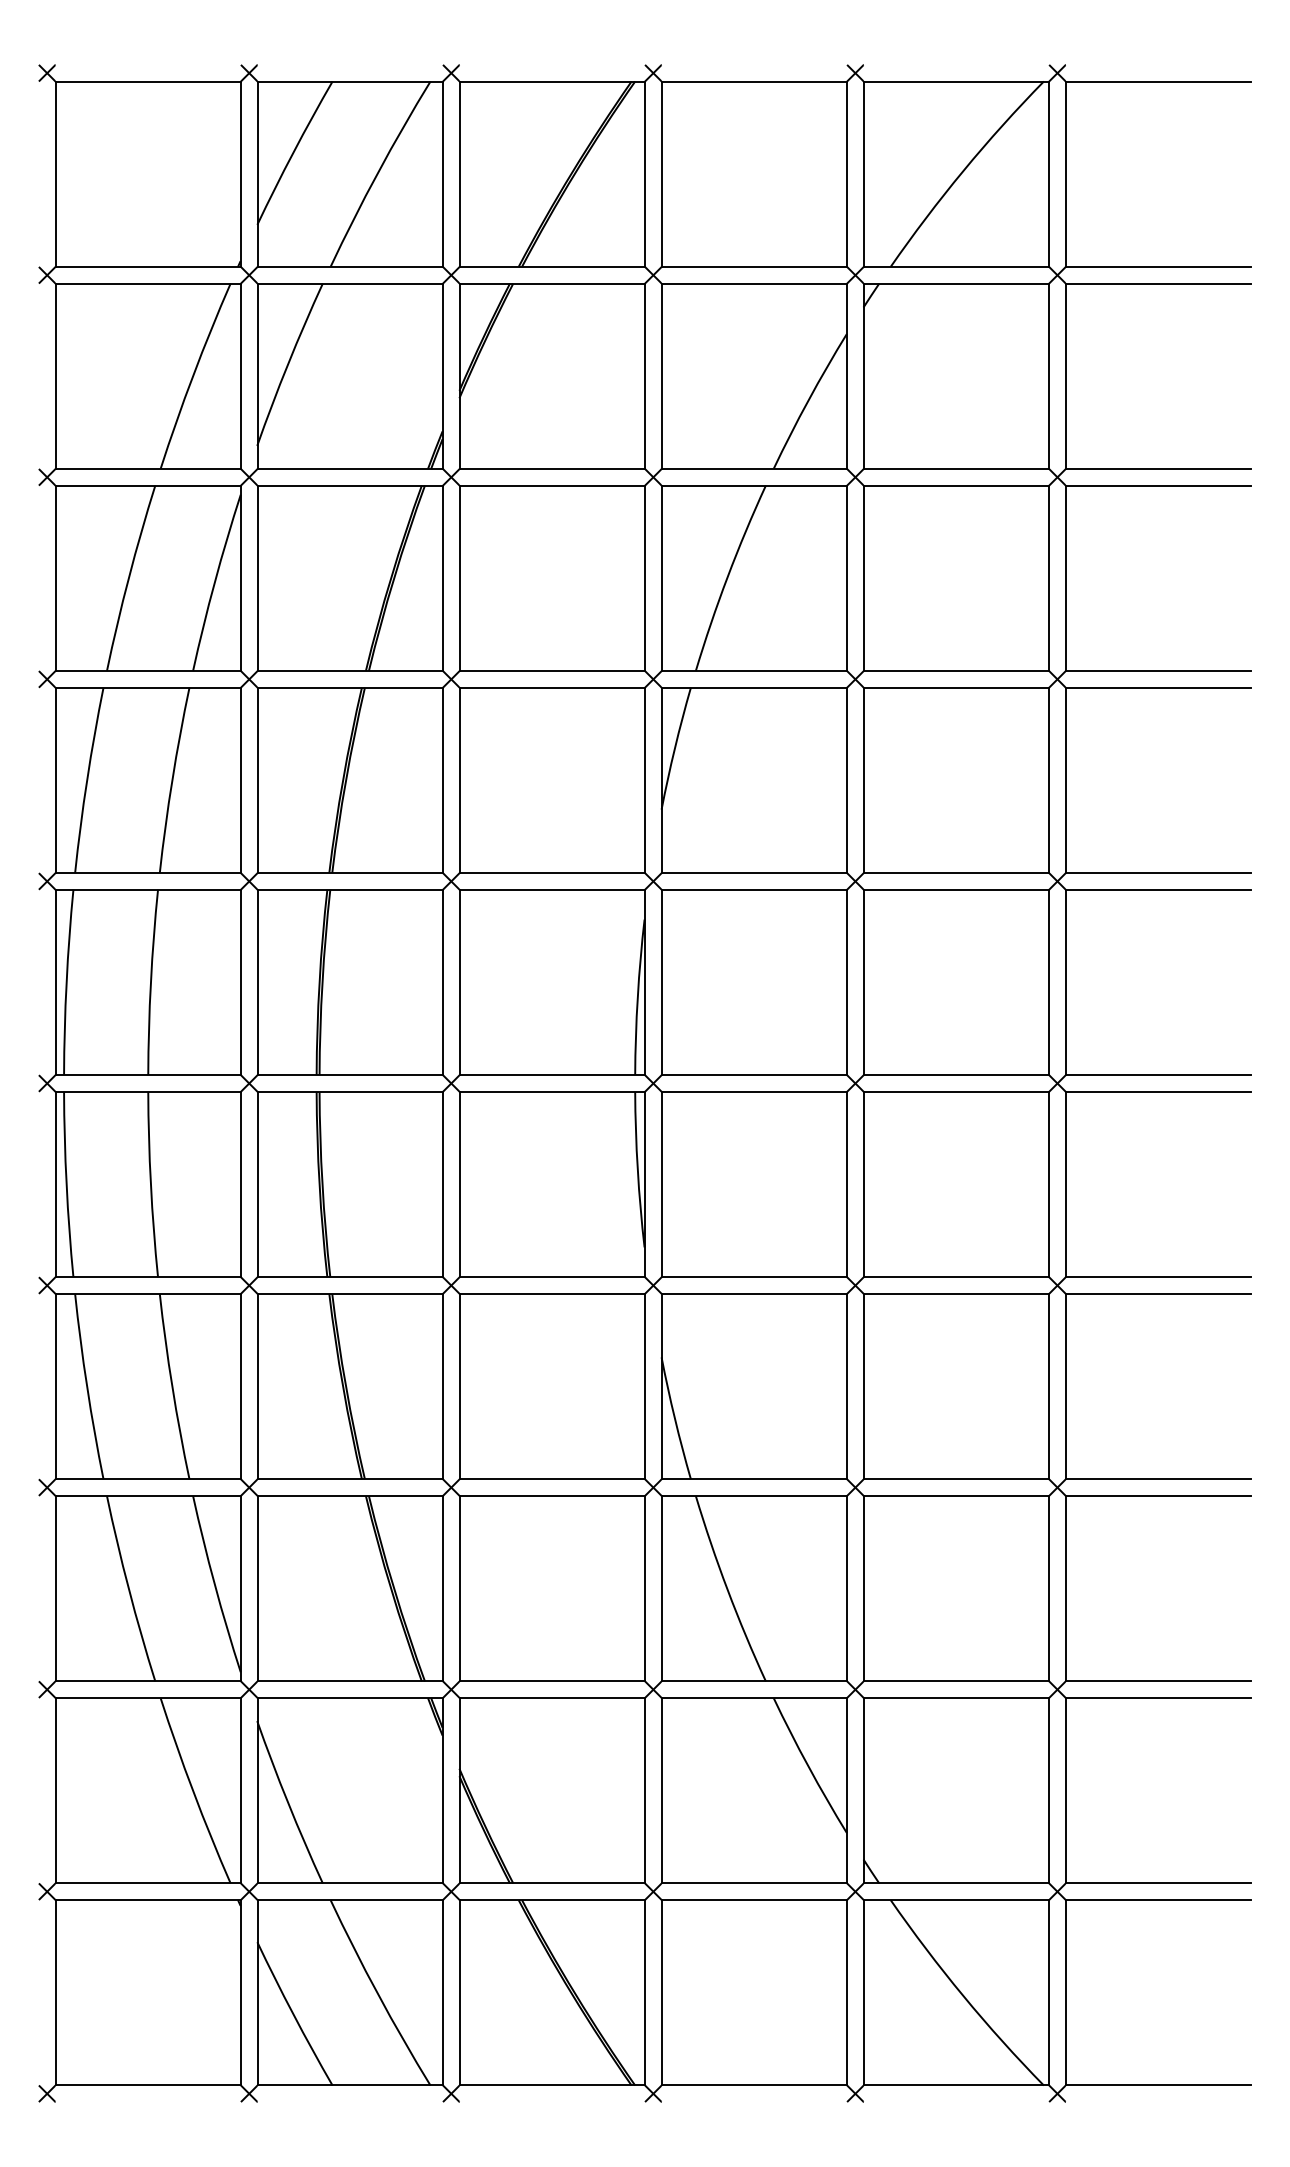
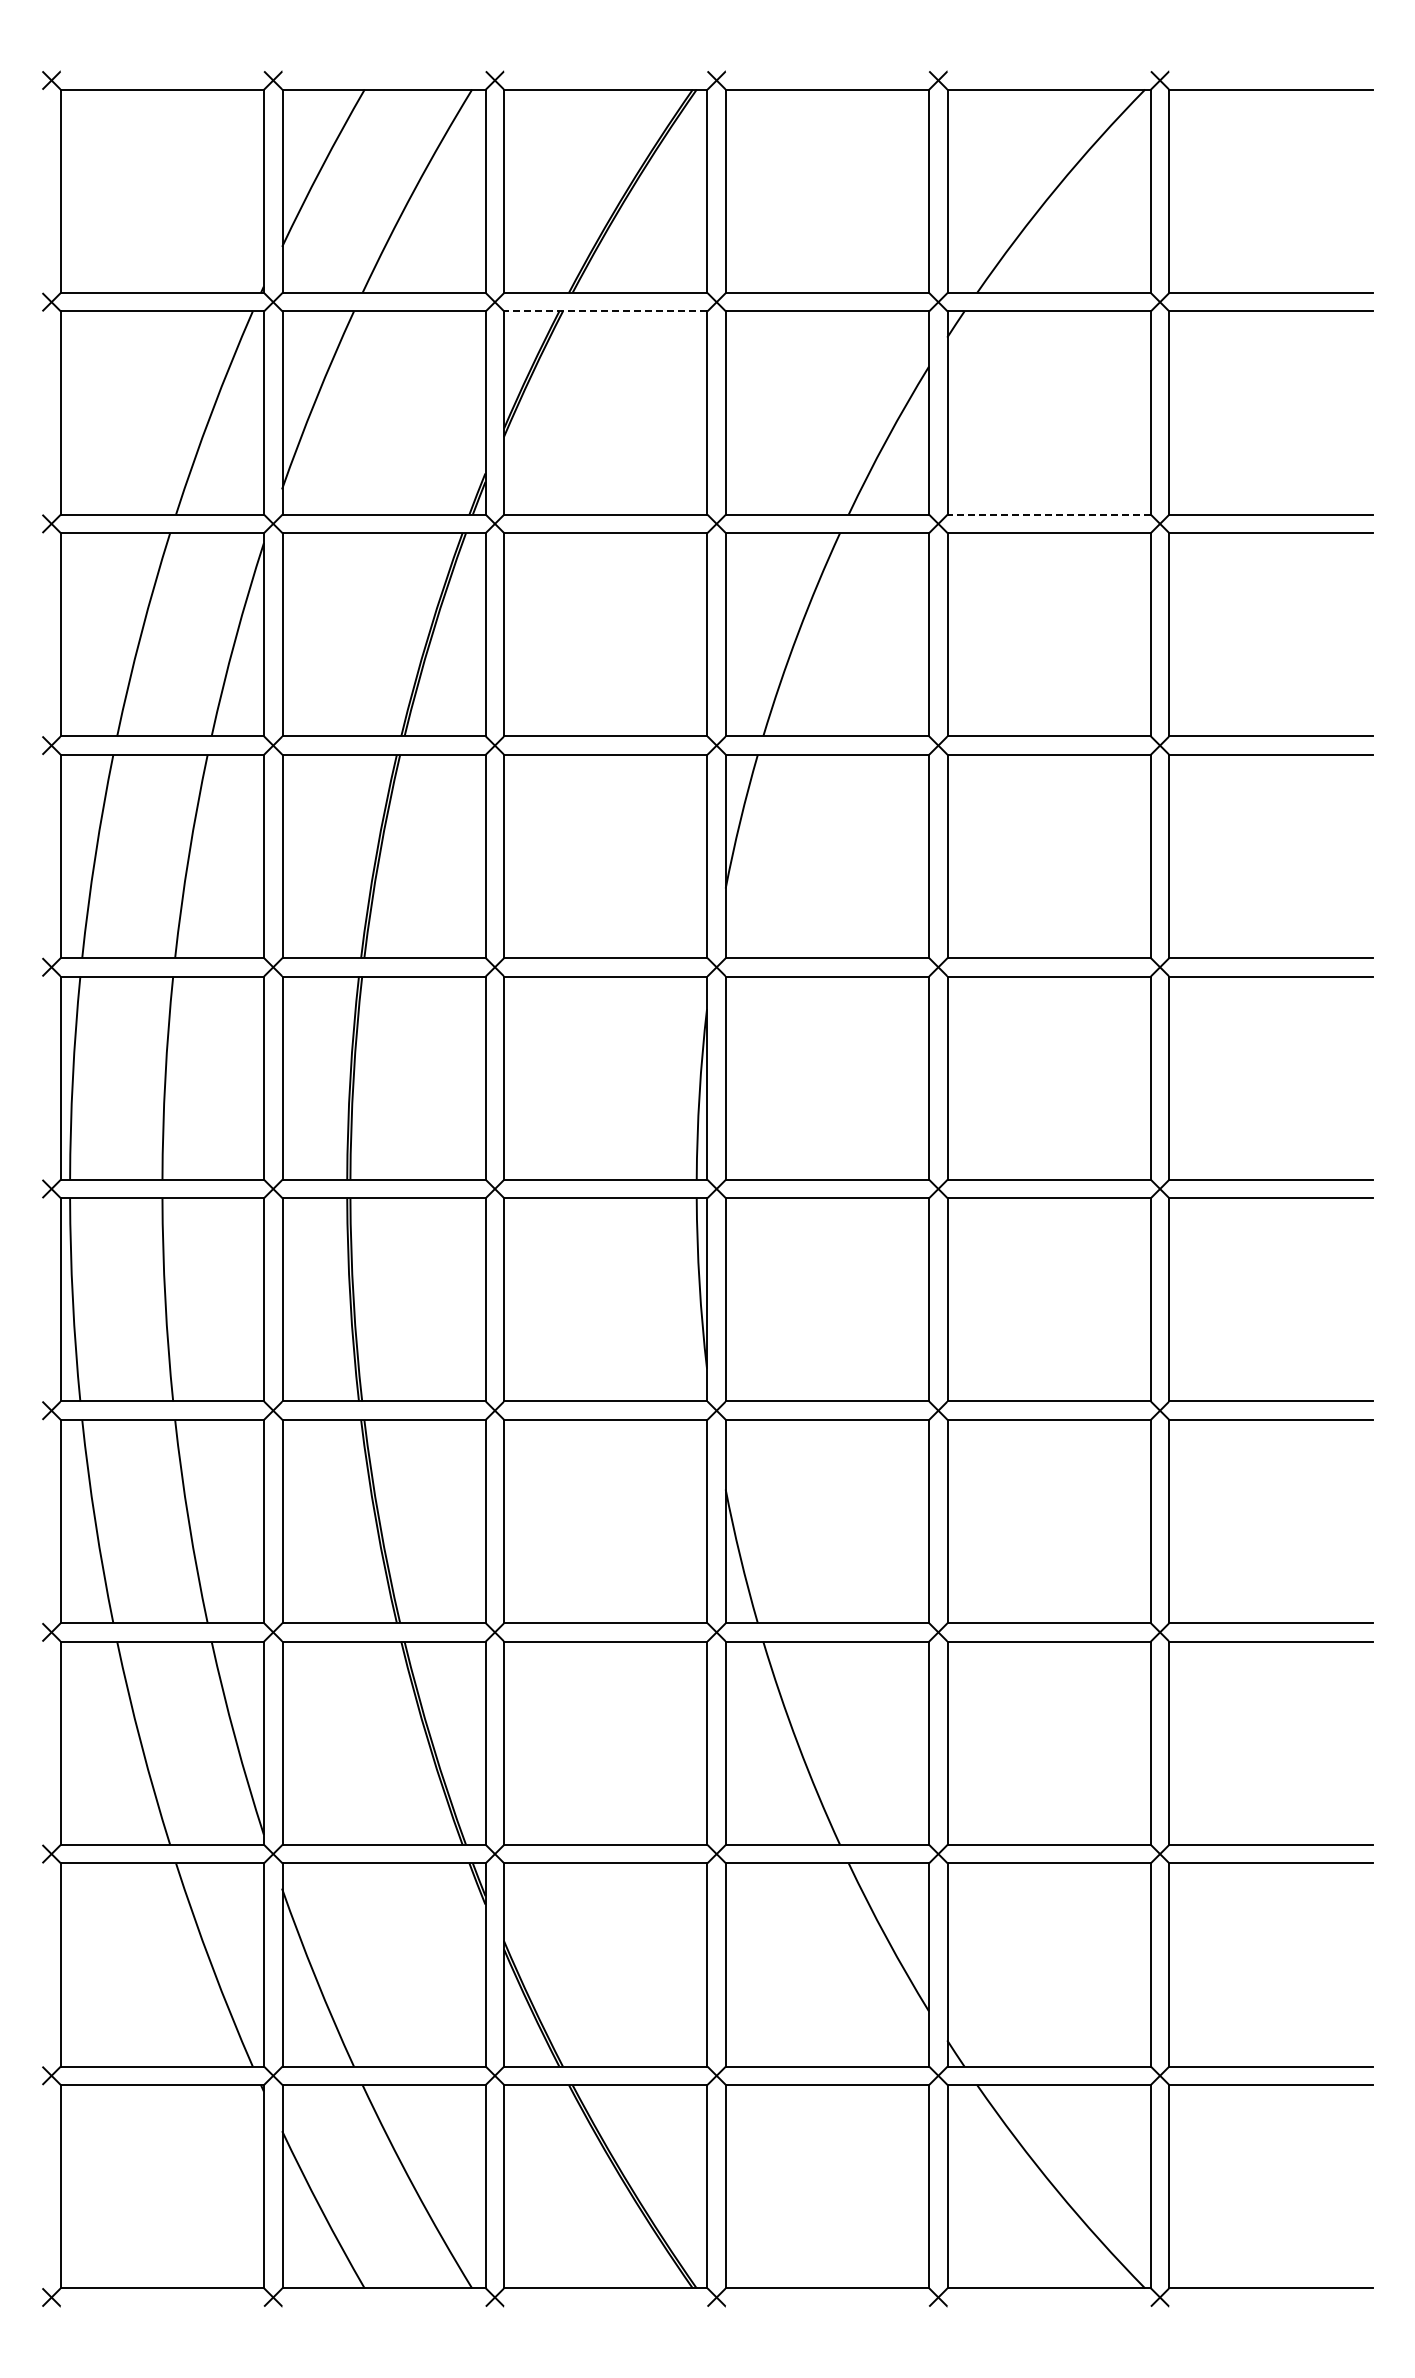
line: (552, 283) -> (605, 311), solid -> dashed
line: (956, 468) -> (1049, 514), solid -> dashed

